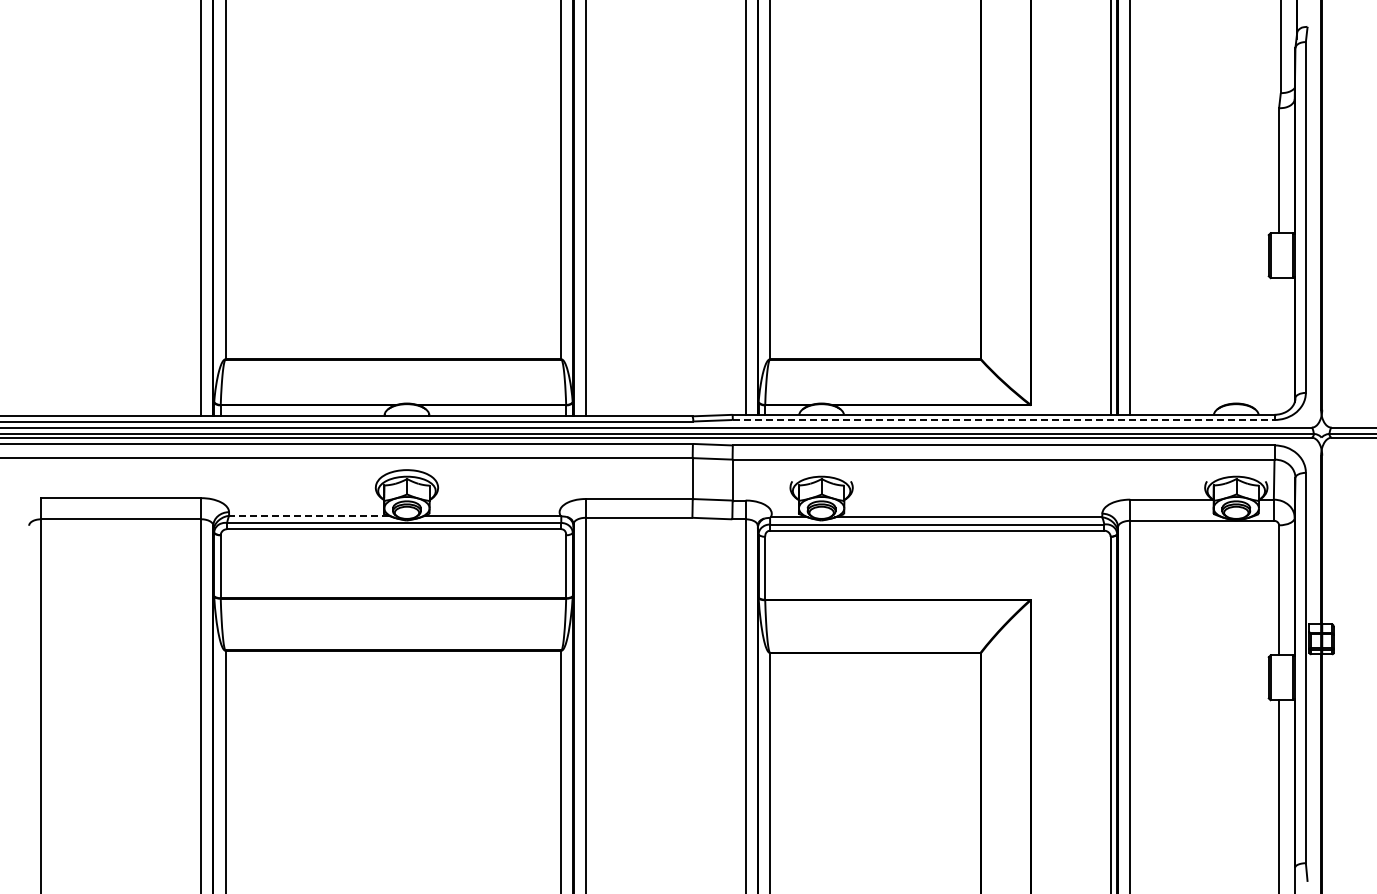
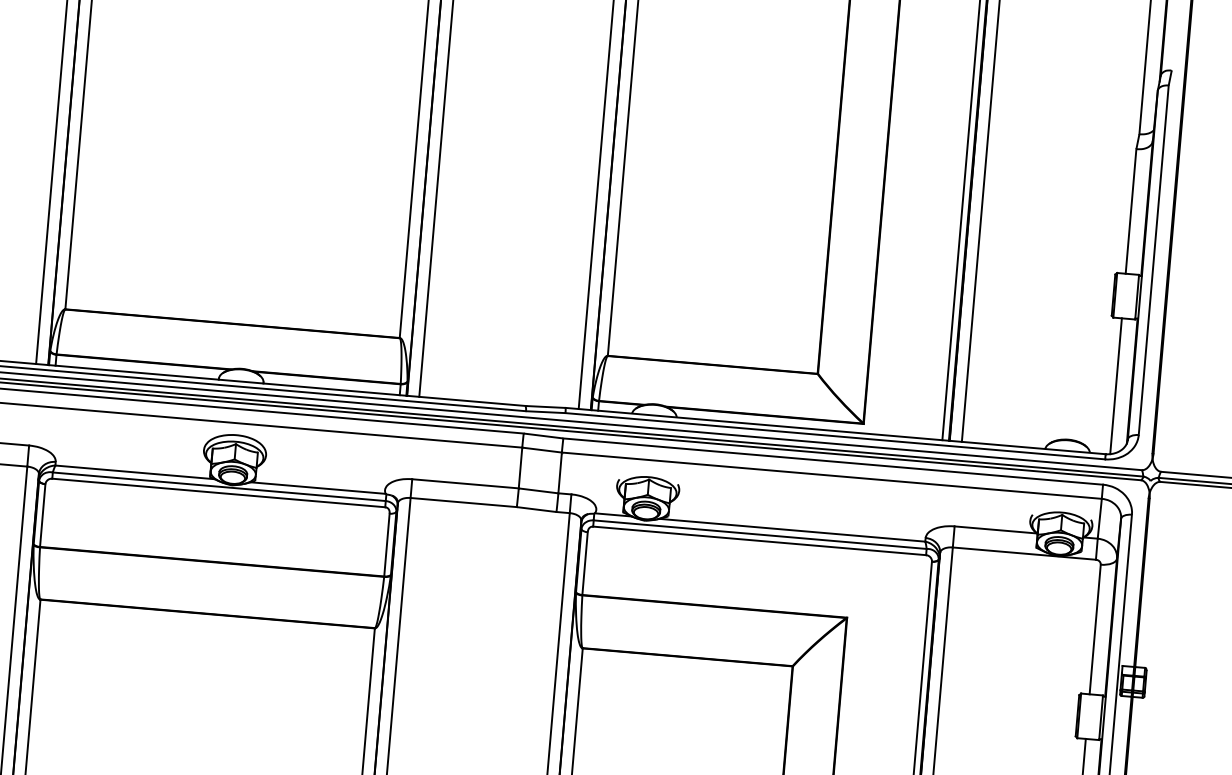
line: (1279, 346) -> (1116, 386), added
line: (1003, 420) -> (835, 436), dashed -> solid
line: (309, 515) -> (135, 472), dashed -> solid

